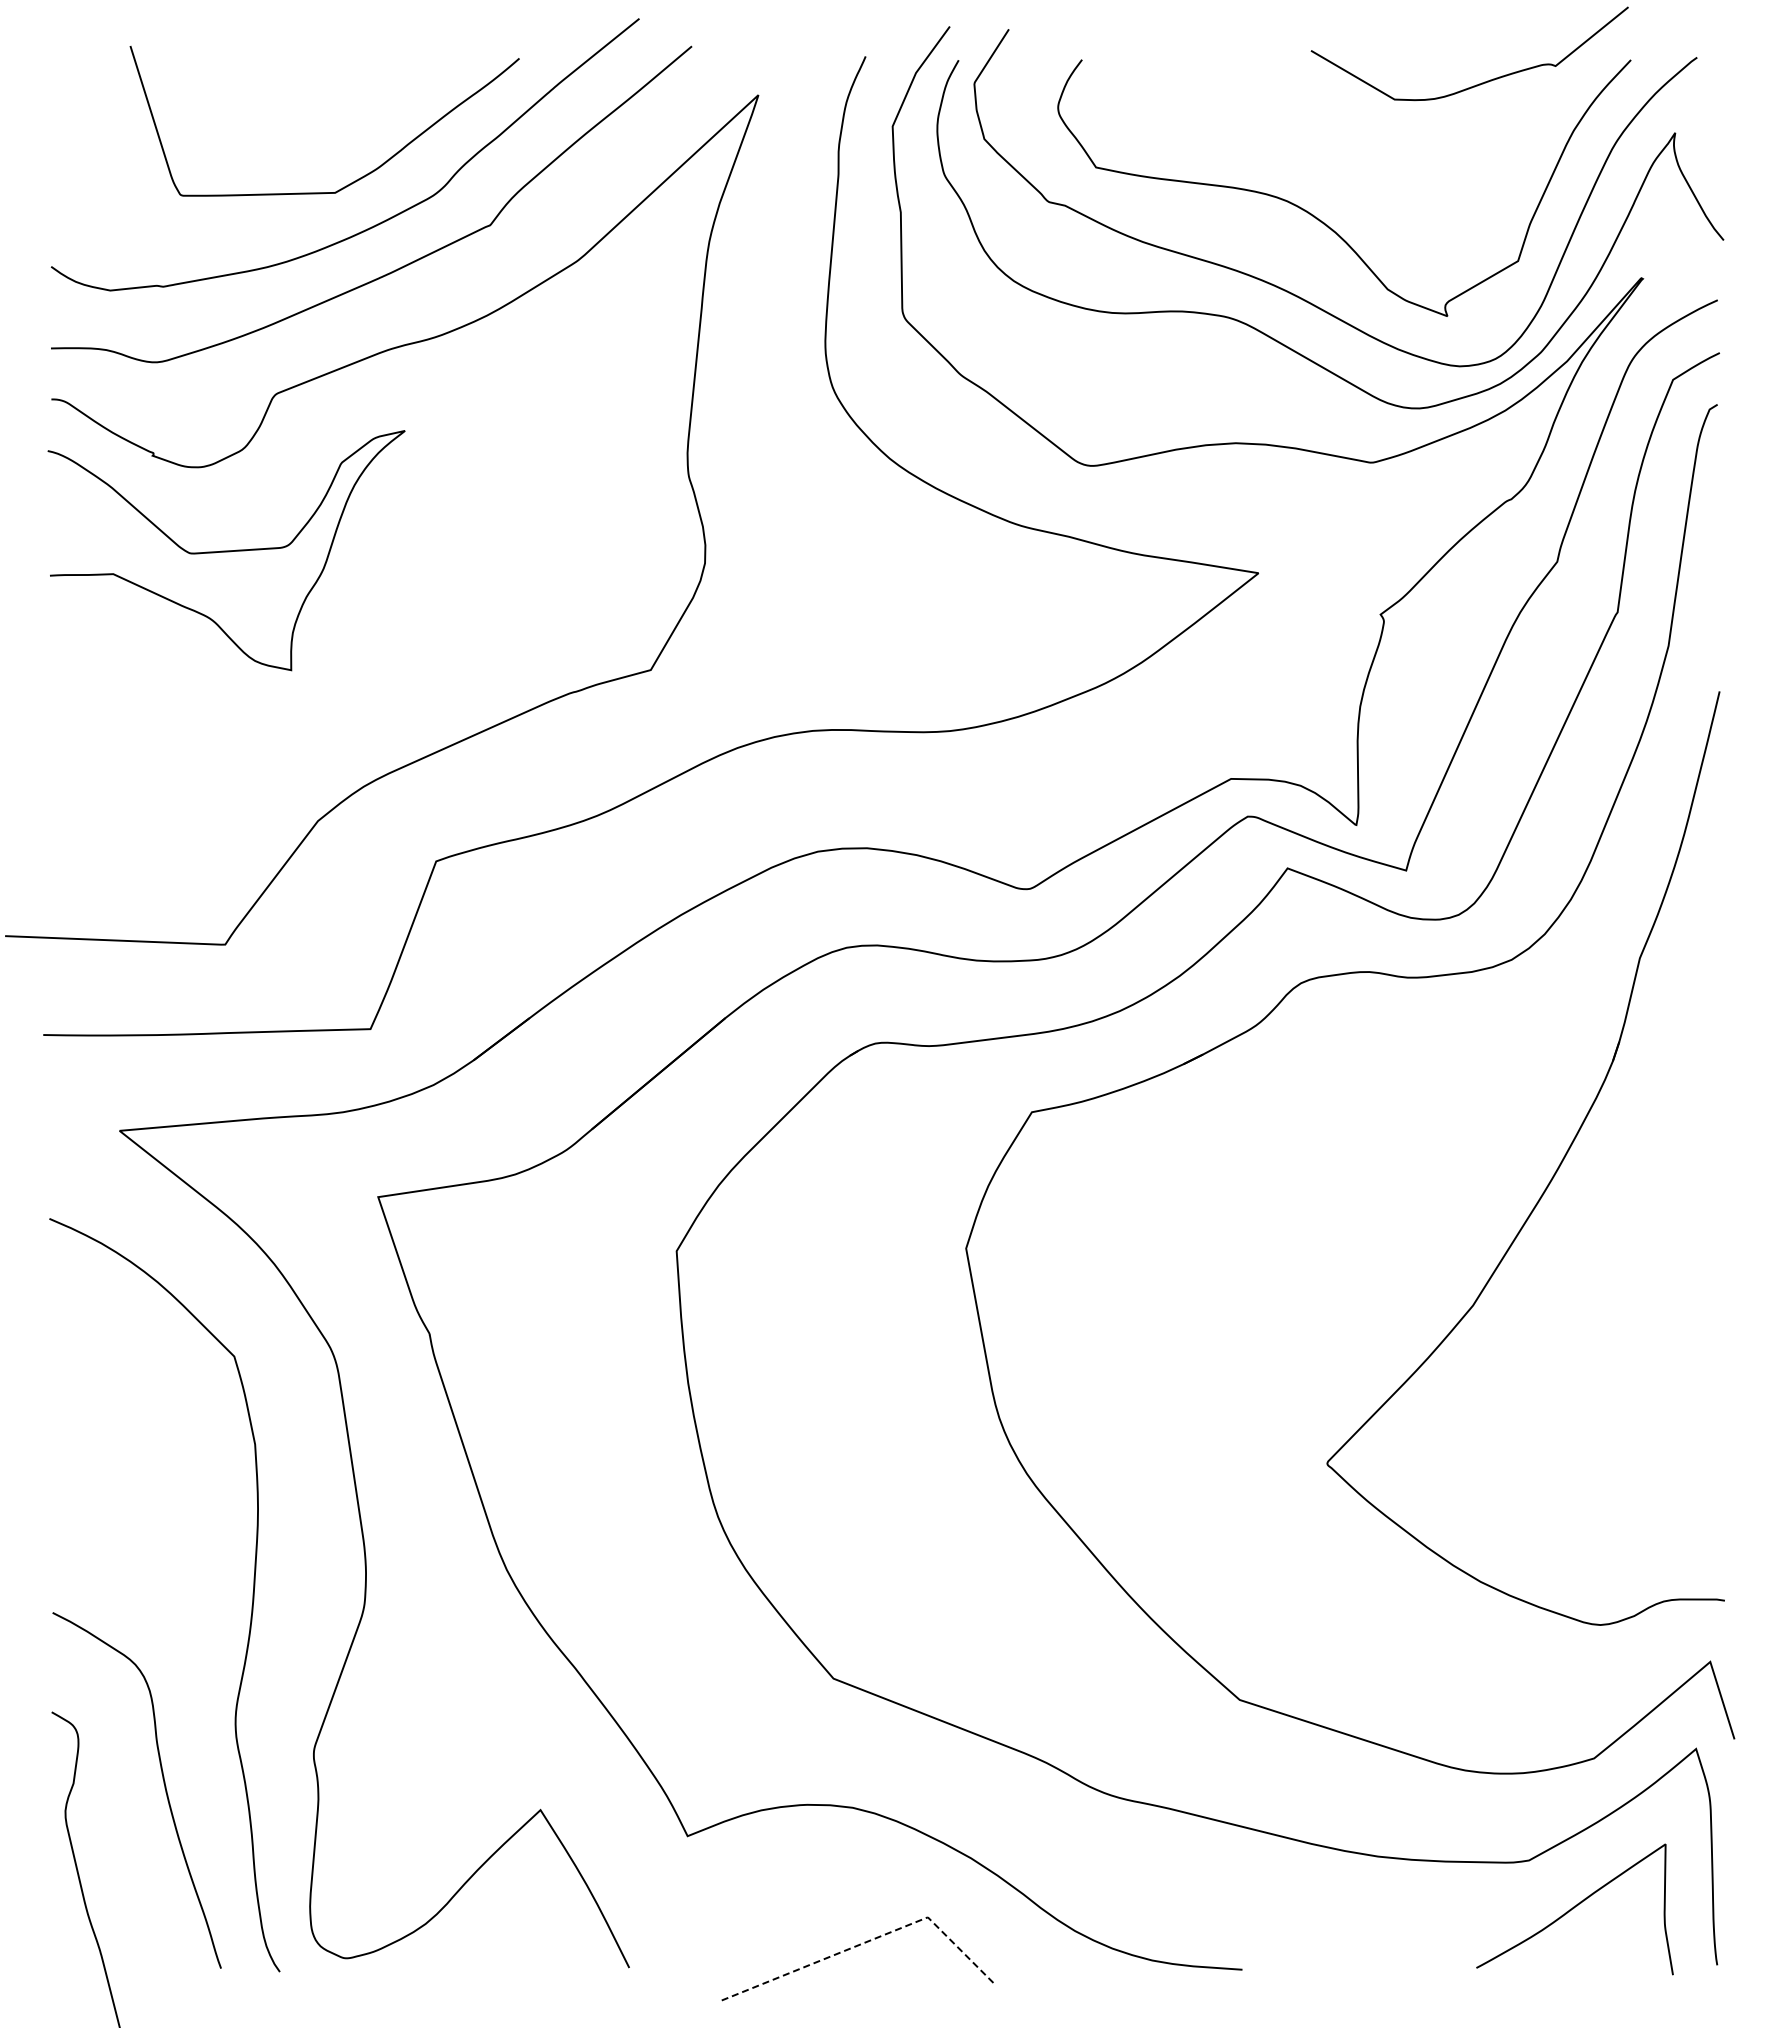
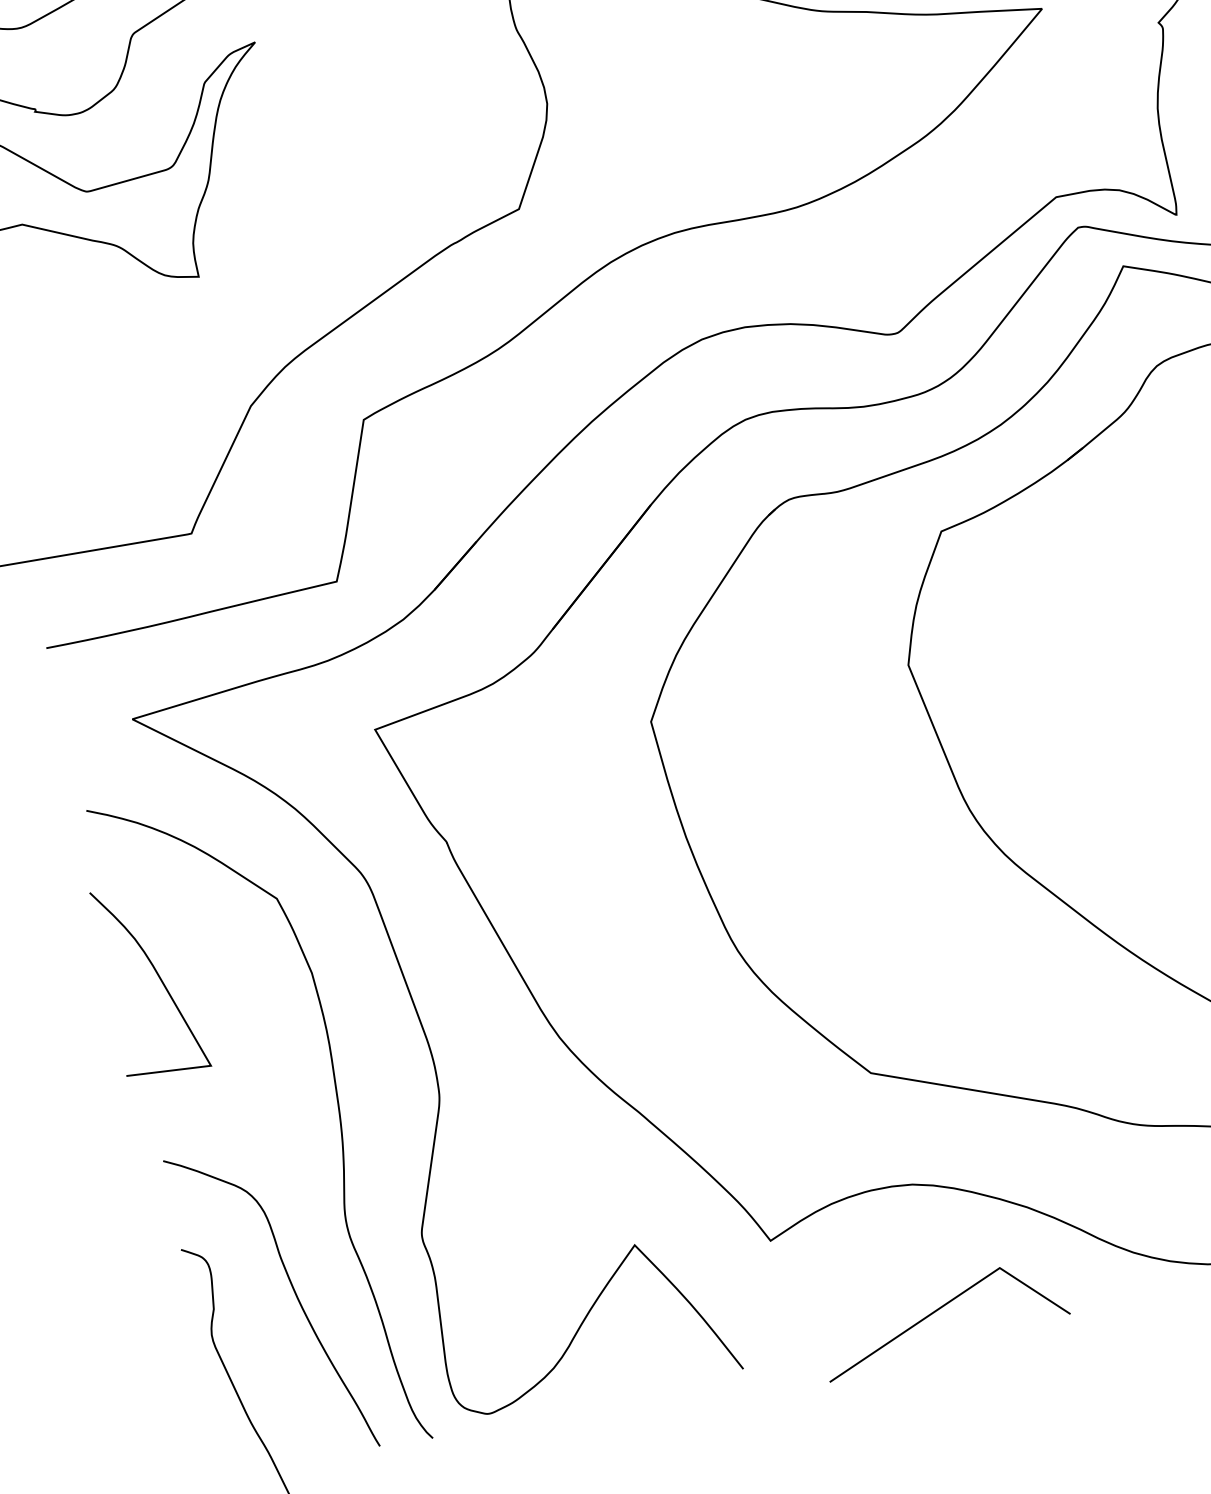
curve: (88, 1412) -> (157, 975), added
line: (866, 1941) -> (949, 1301), dashed -> solid

